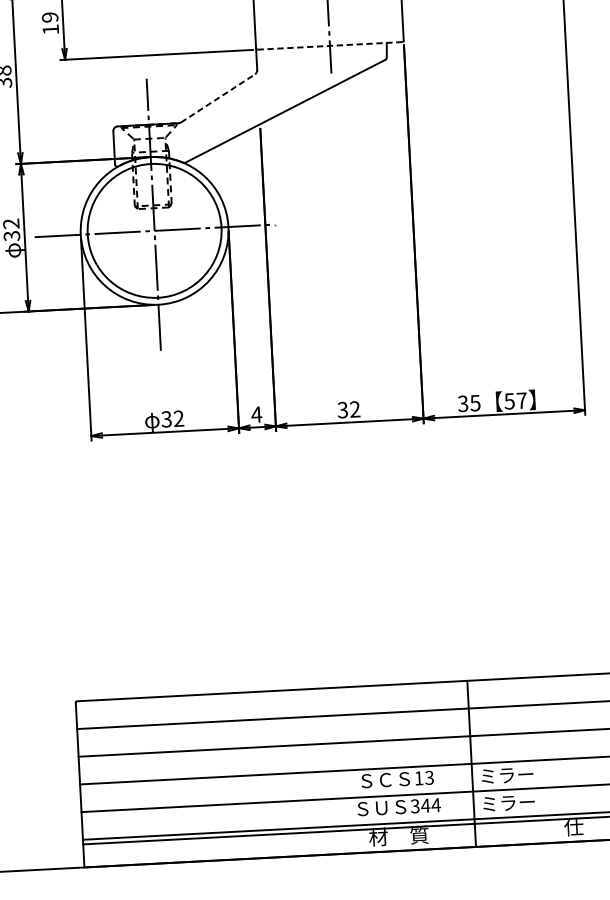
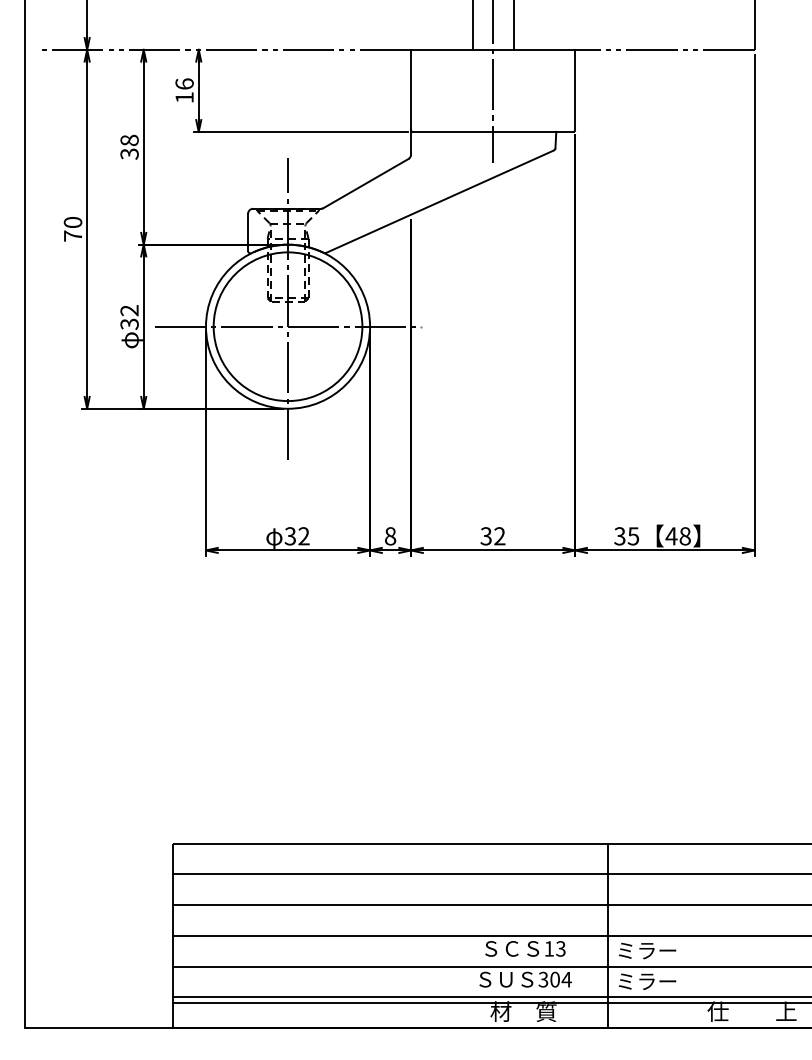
text: (50, 16) -> (184, 83), 19 -> 16
line: (330, 45) -> (493, 131), dashed -> solid
line: (218, 98) -> (366, 183), dashed -> solid
text: (514, 401) -> (677, 536), 57 -> 48
text: (256, 414) -> (390, 536), 4 -> 8
text: (425, 805) -> (554, 979), 344 -> 304

